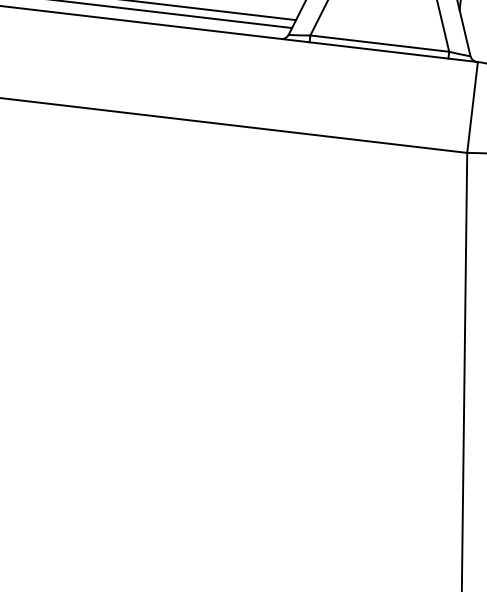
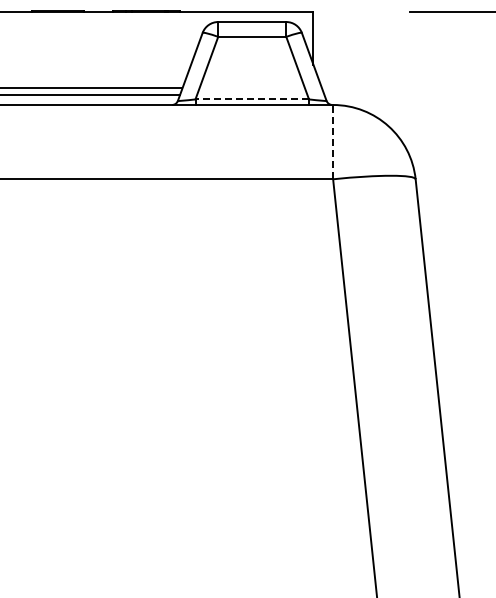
line: (380, 43) -> (252, 99), solid -> dashed
line: (473, 106) -> (333, 141), solid -> dashed

